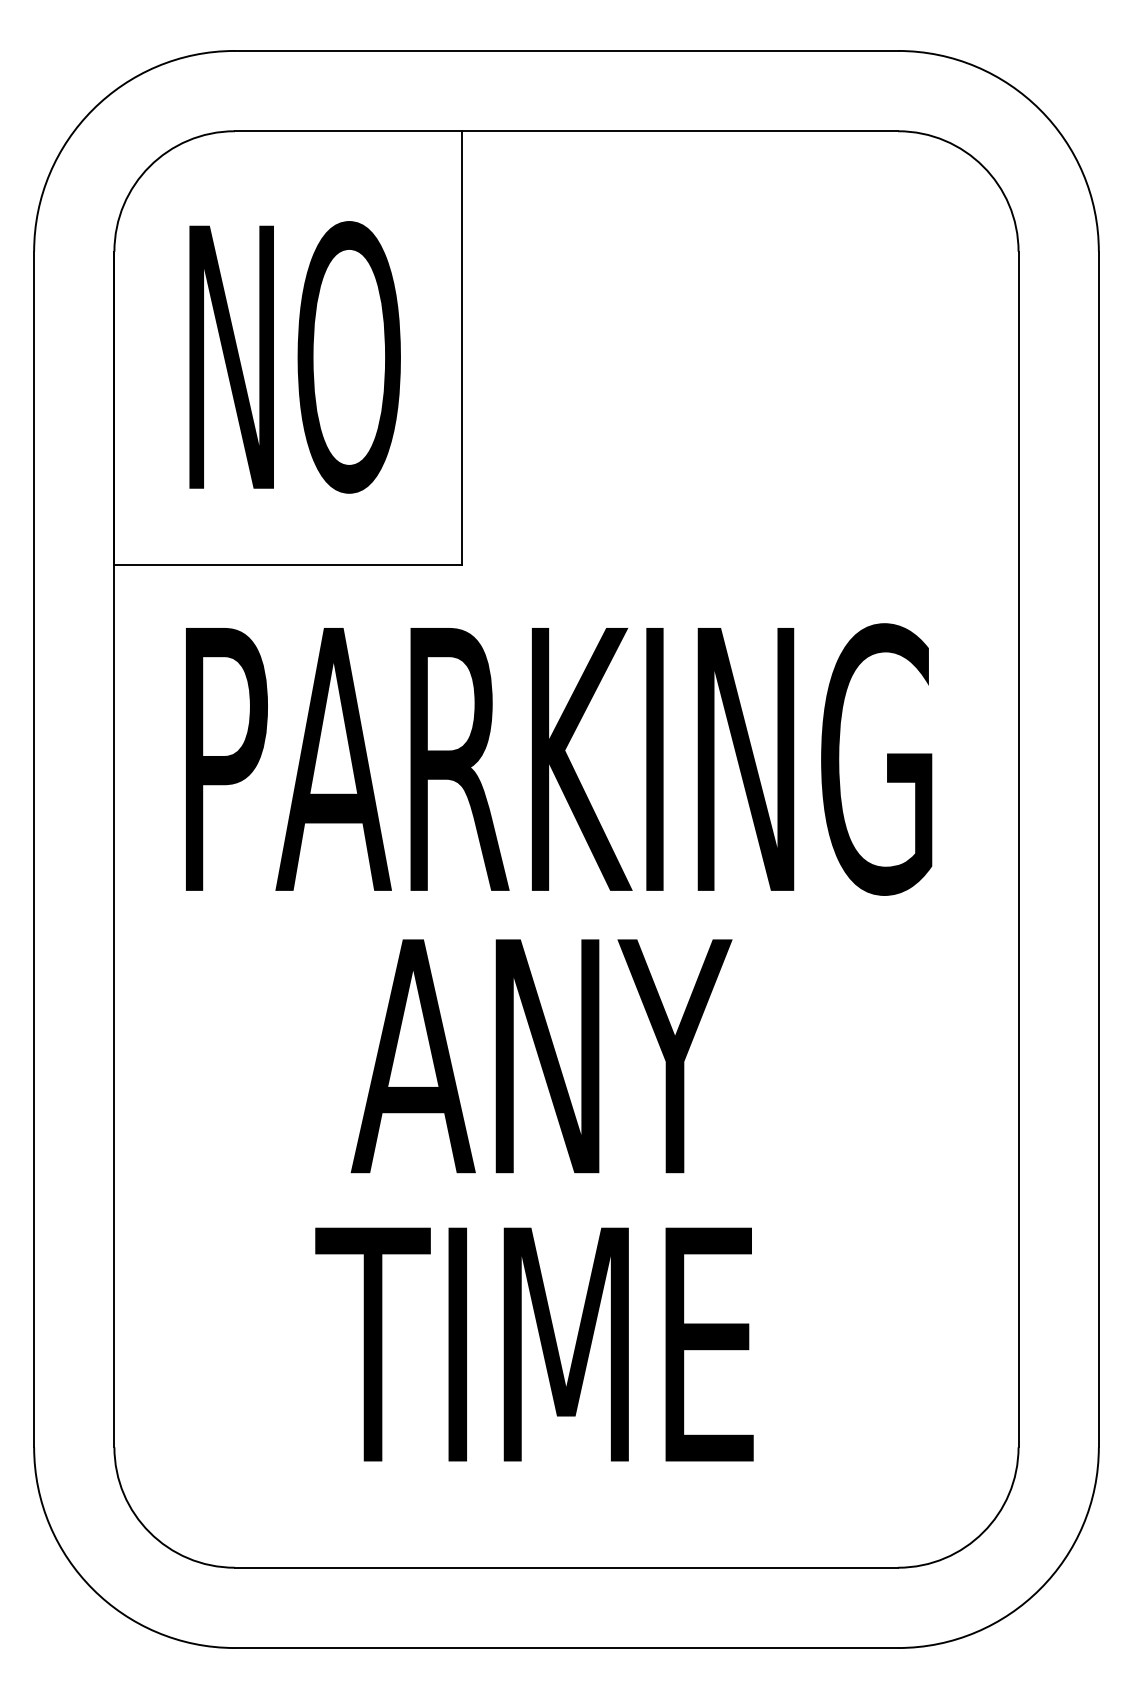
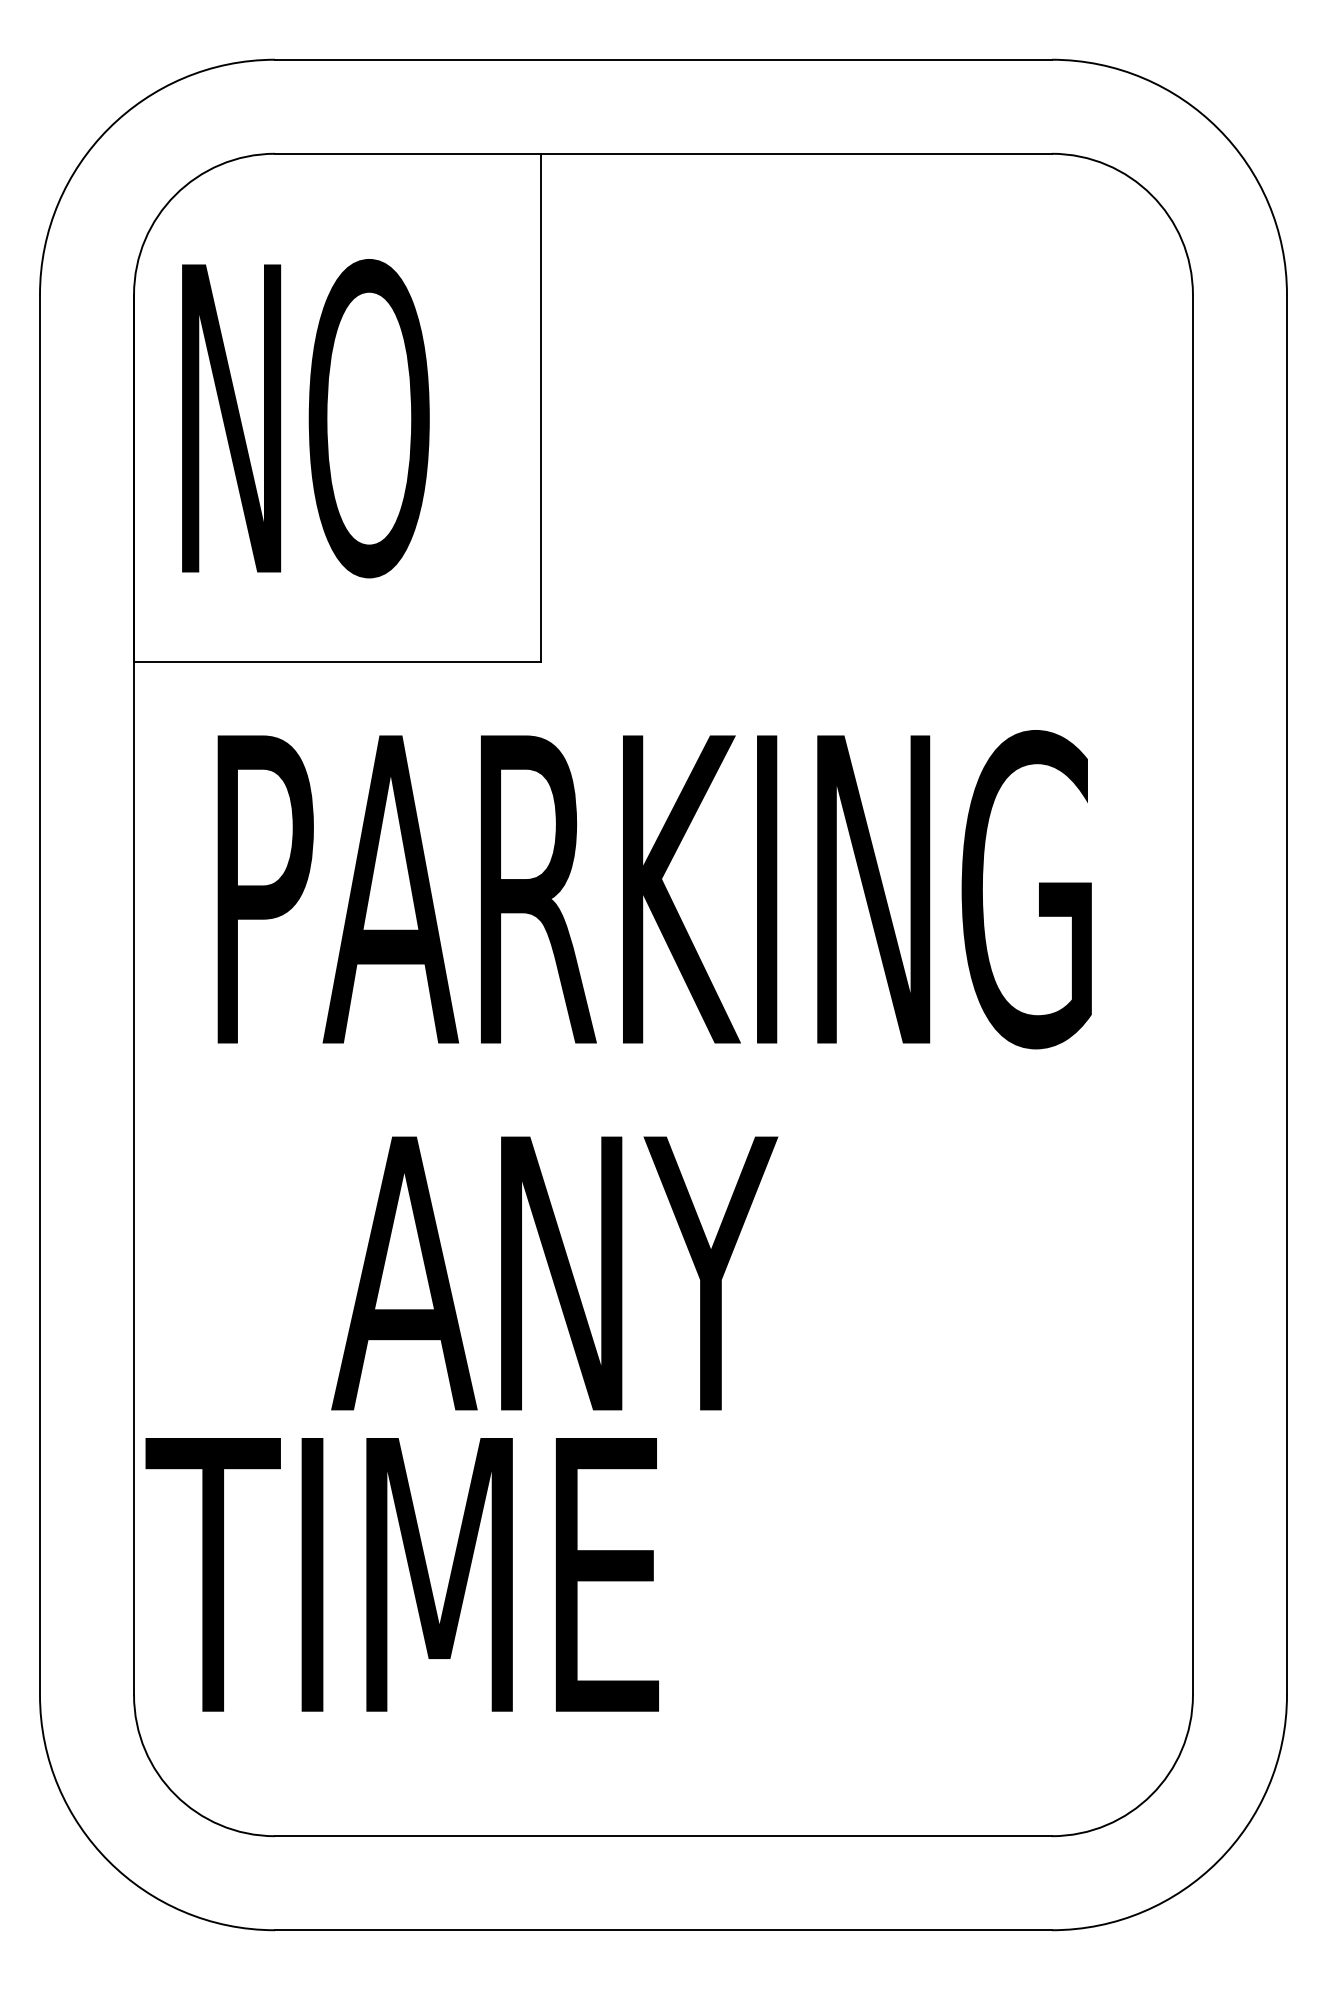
text: (294, 357) -> (305, 418), moved
text: (541, 1056) -> (554, 1273), moved
text: (534, 1344) -> (402, 1574), moved

